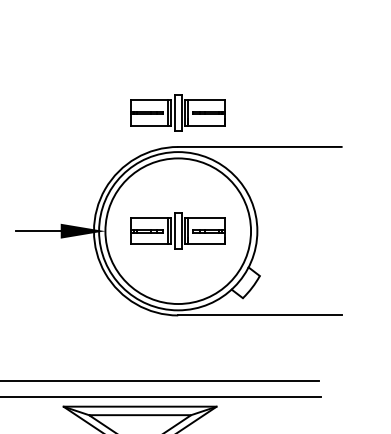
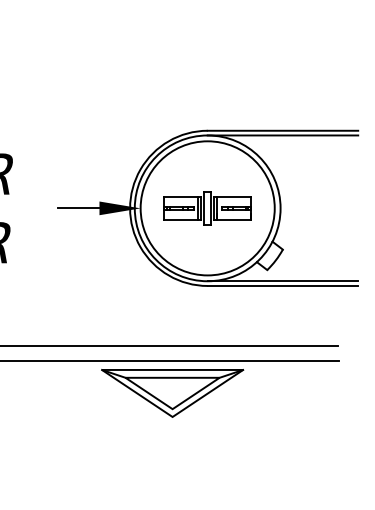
part: (178, 113) -> (207, 99), removed
line: (259, 152) -> (282, 135), added
line: (259, 310) -> (282, 281), added

